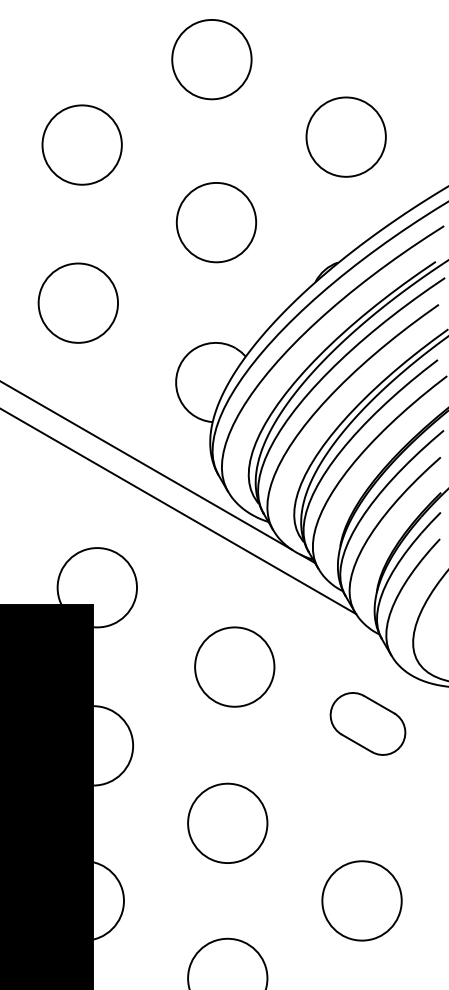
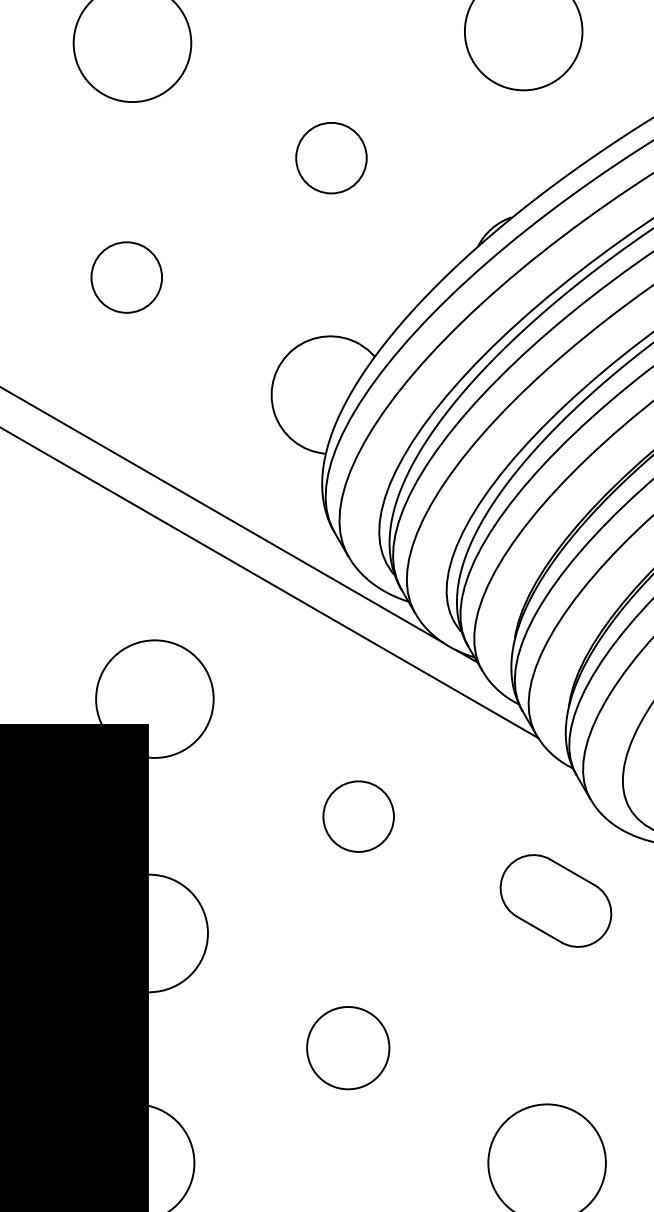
circle: (216, 222) -> (331, 157), size x0.6
circle: (78, 302) -> (127, 276), size x0.6
circle: (234, 666) -> (358, 815), size x0.6
circle: (227, 822) -> (347, 1046), size x0.7

